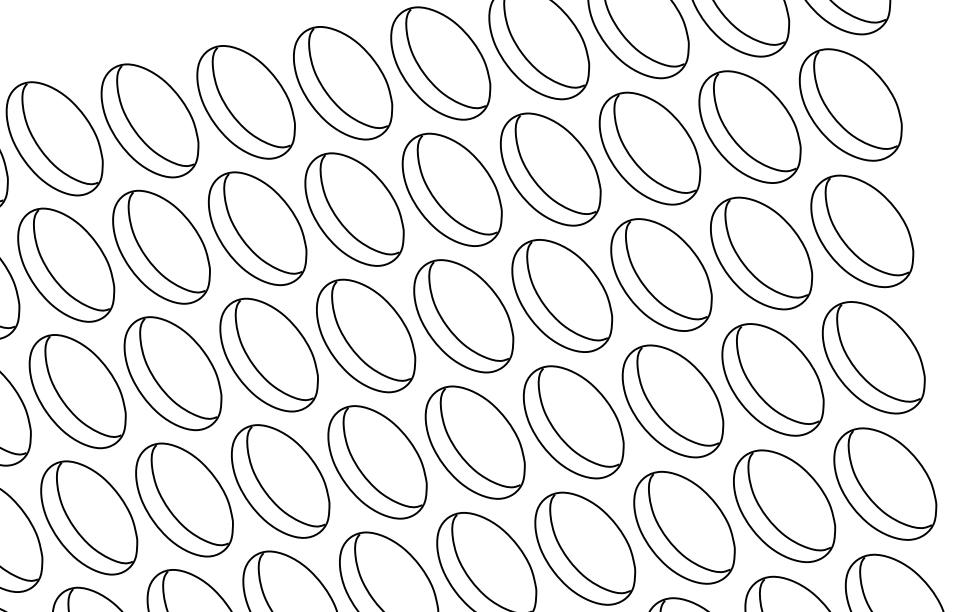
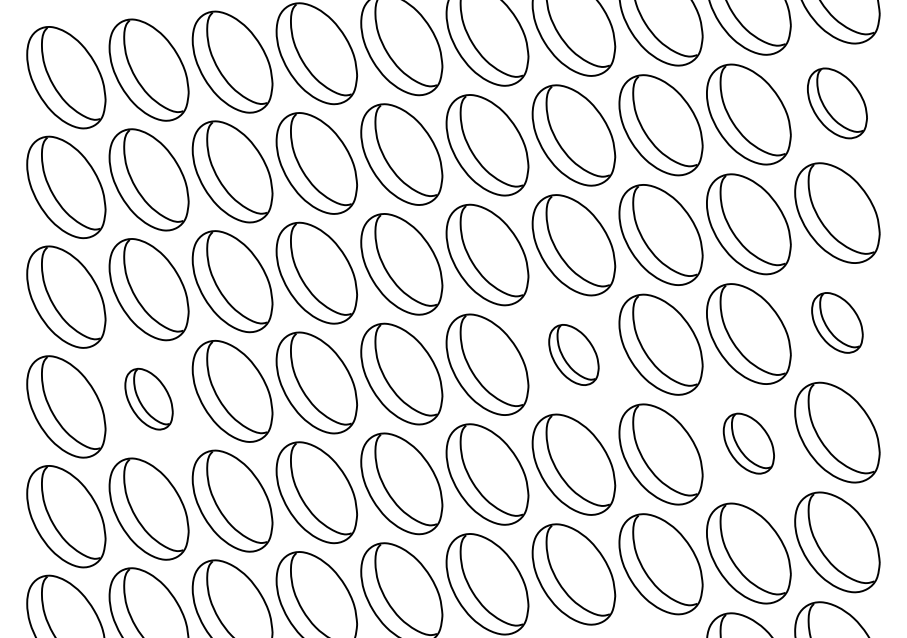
part: (850, 105) -> (837, 103), size x0.7
part: (873, 357) -> (837, 322), size x0.6
part: (573, 421) -> (573, 354), size x0.6
part: (784, 505) -> (748, 443), size x0.6
part: (88, 517) -> (148, 398), size x0.6

